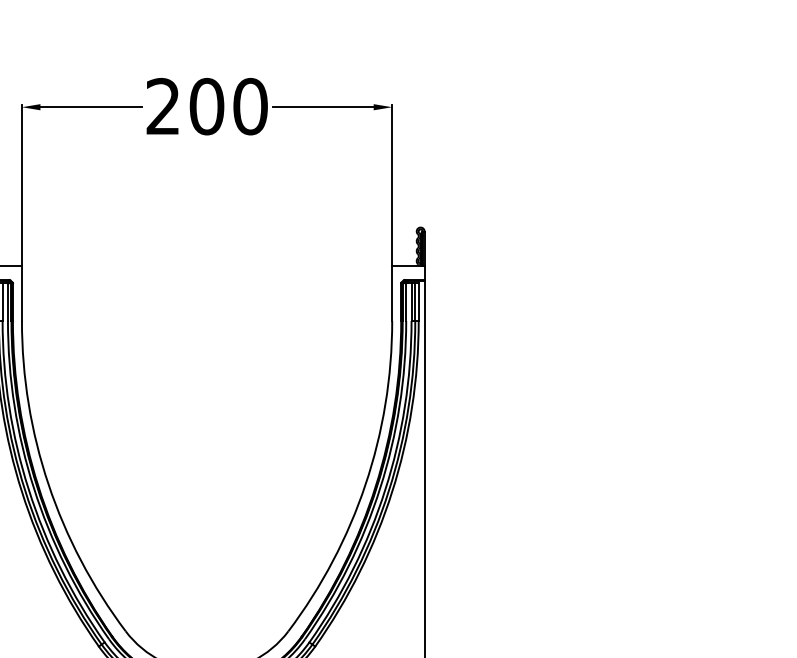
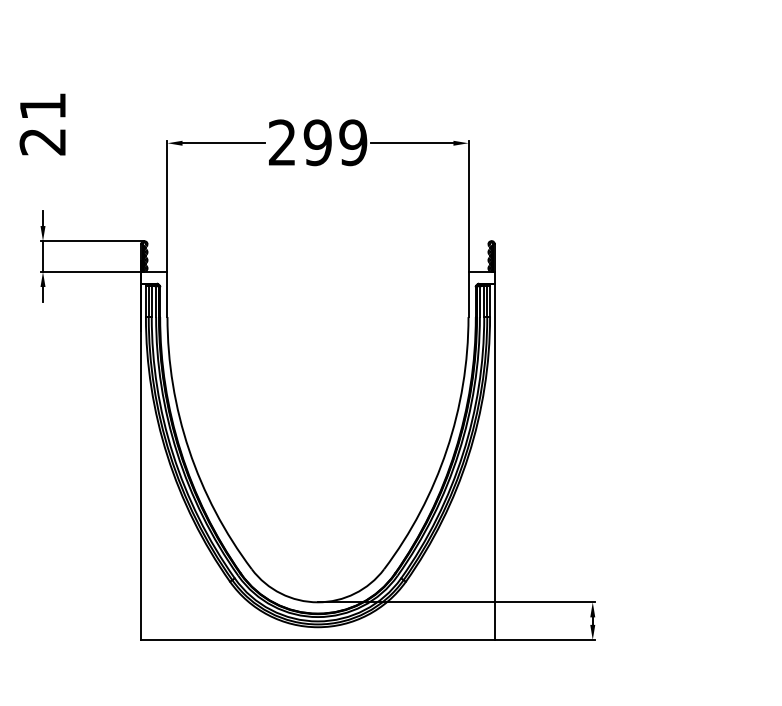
text: (228, 106) -> (335, 142), 200 -> 299

